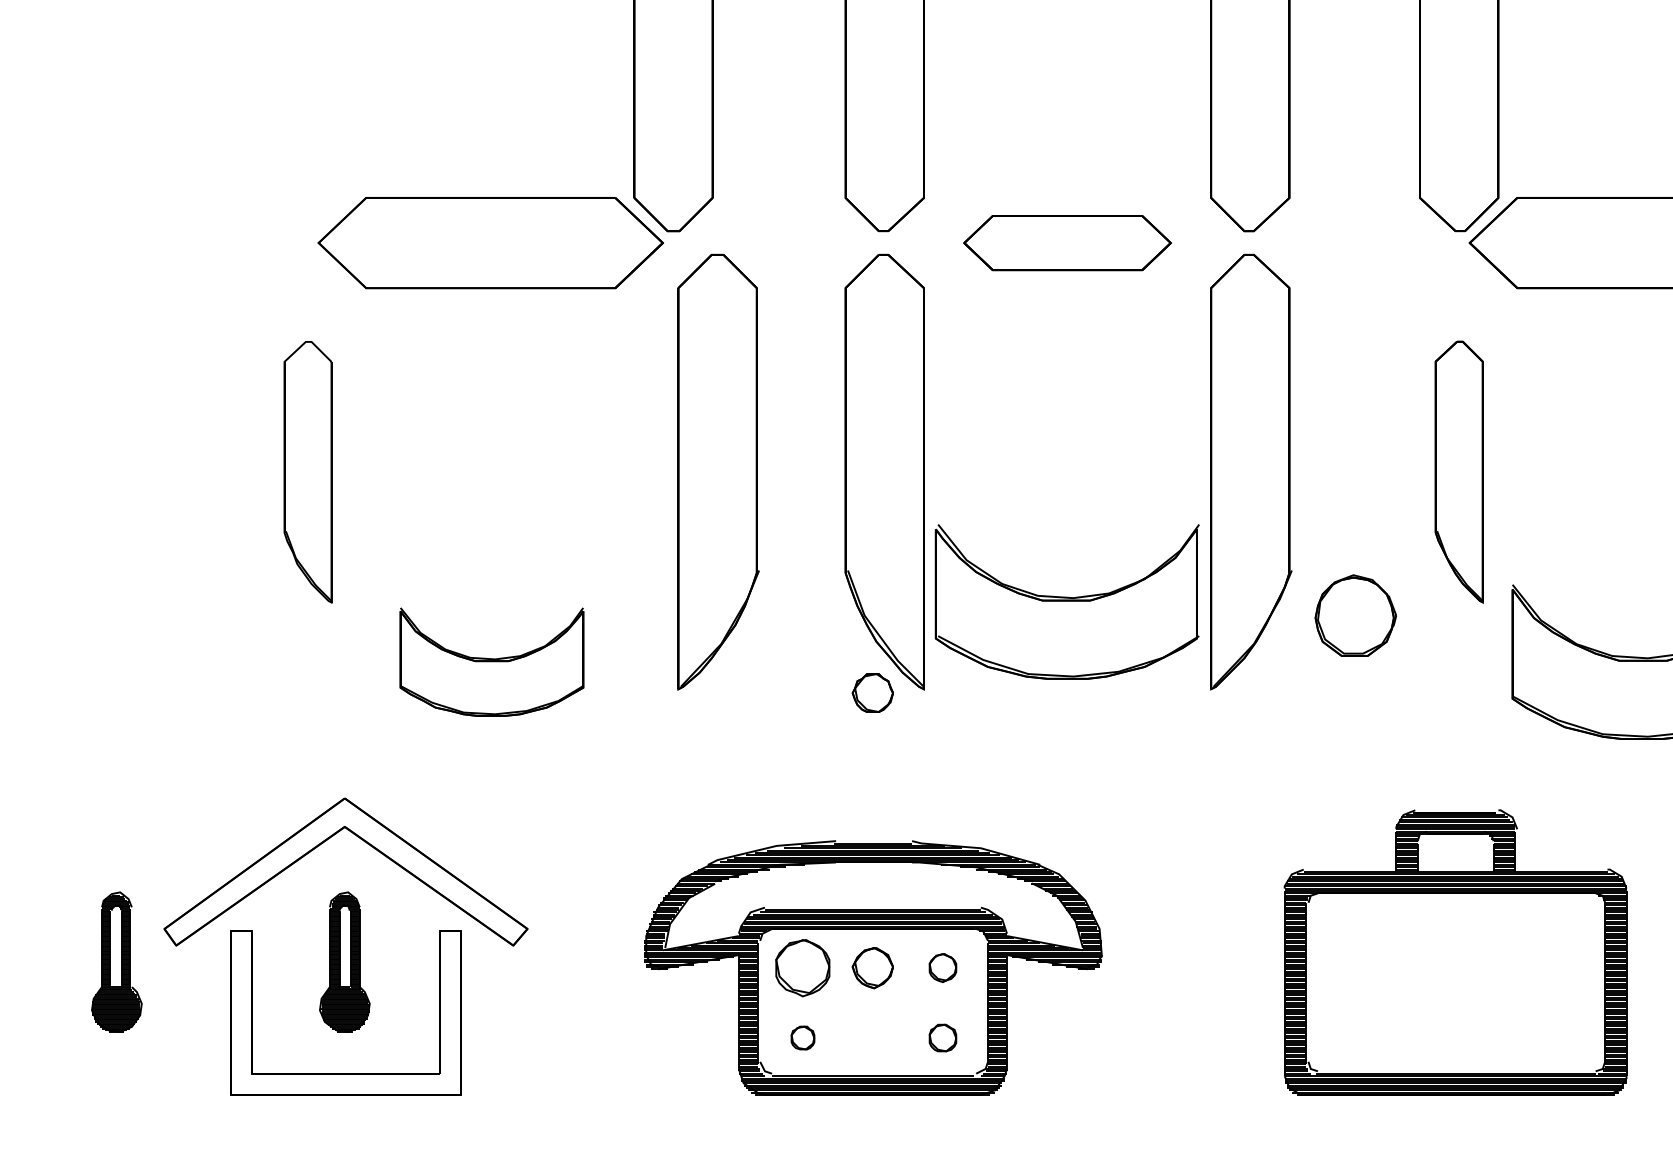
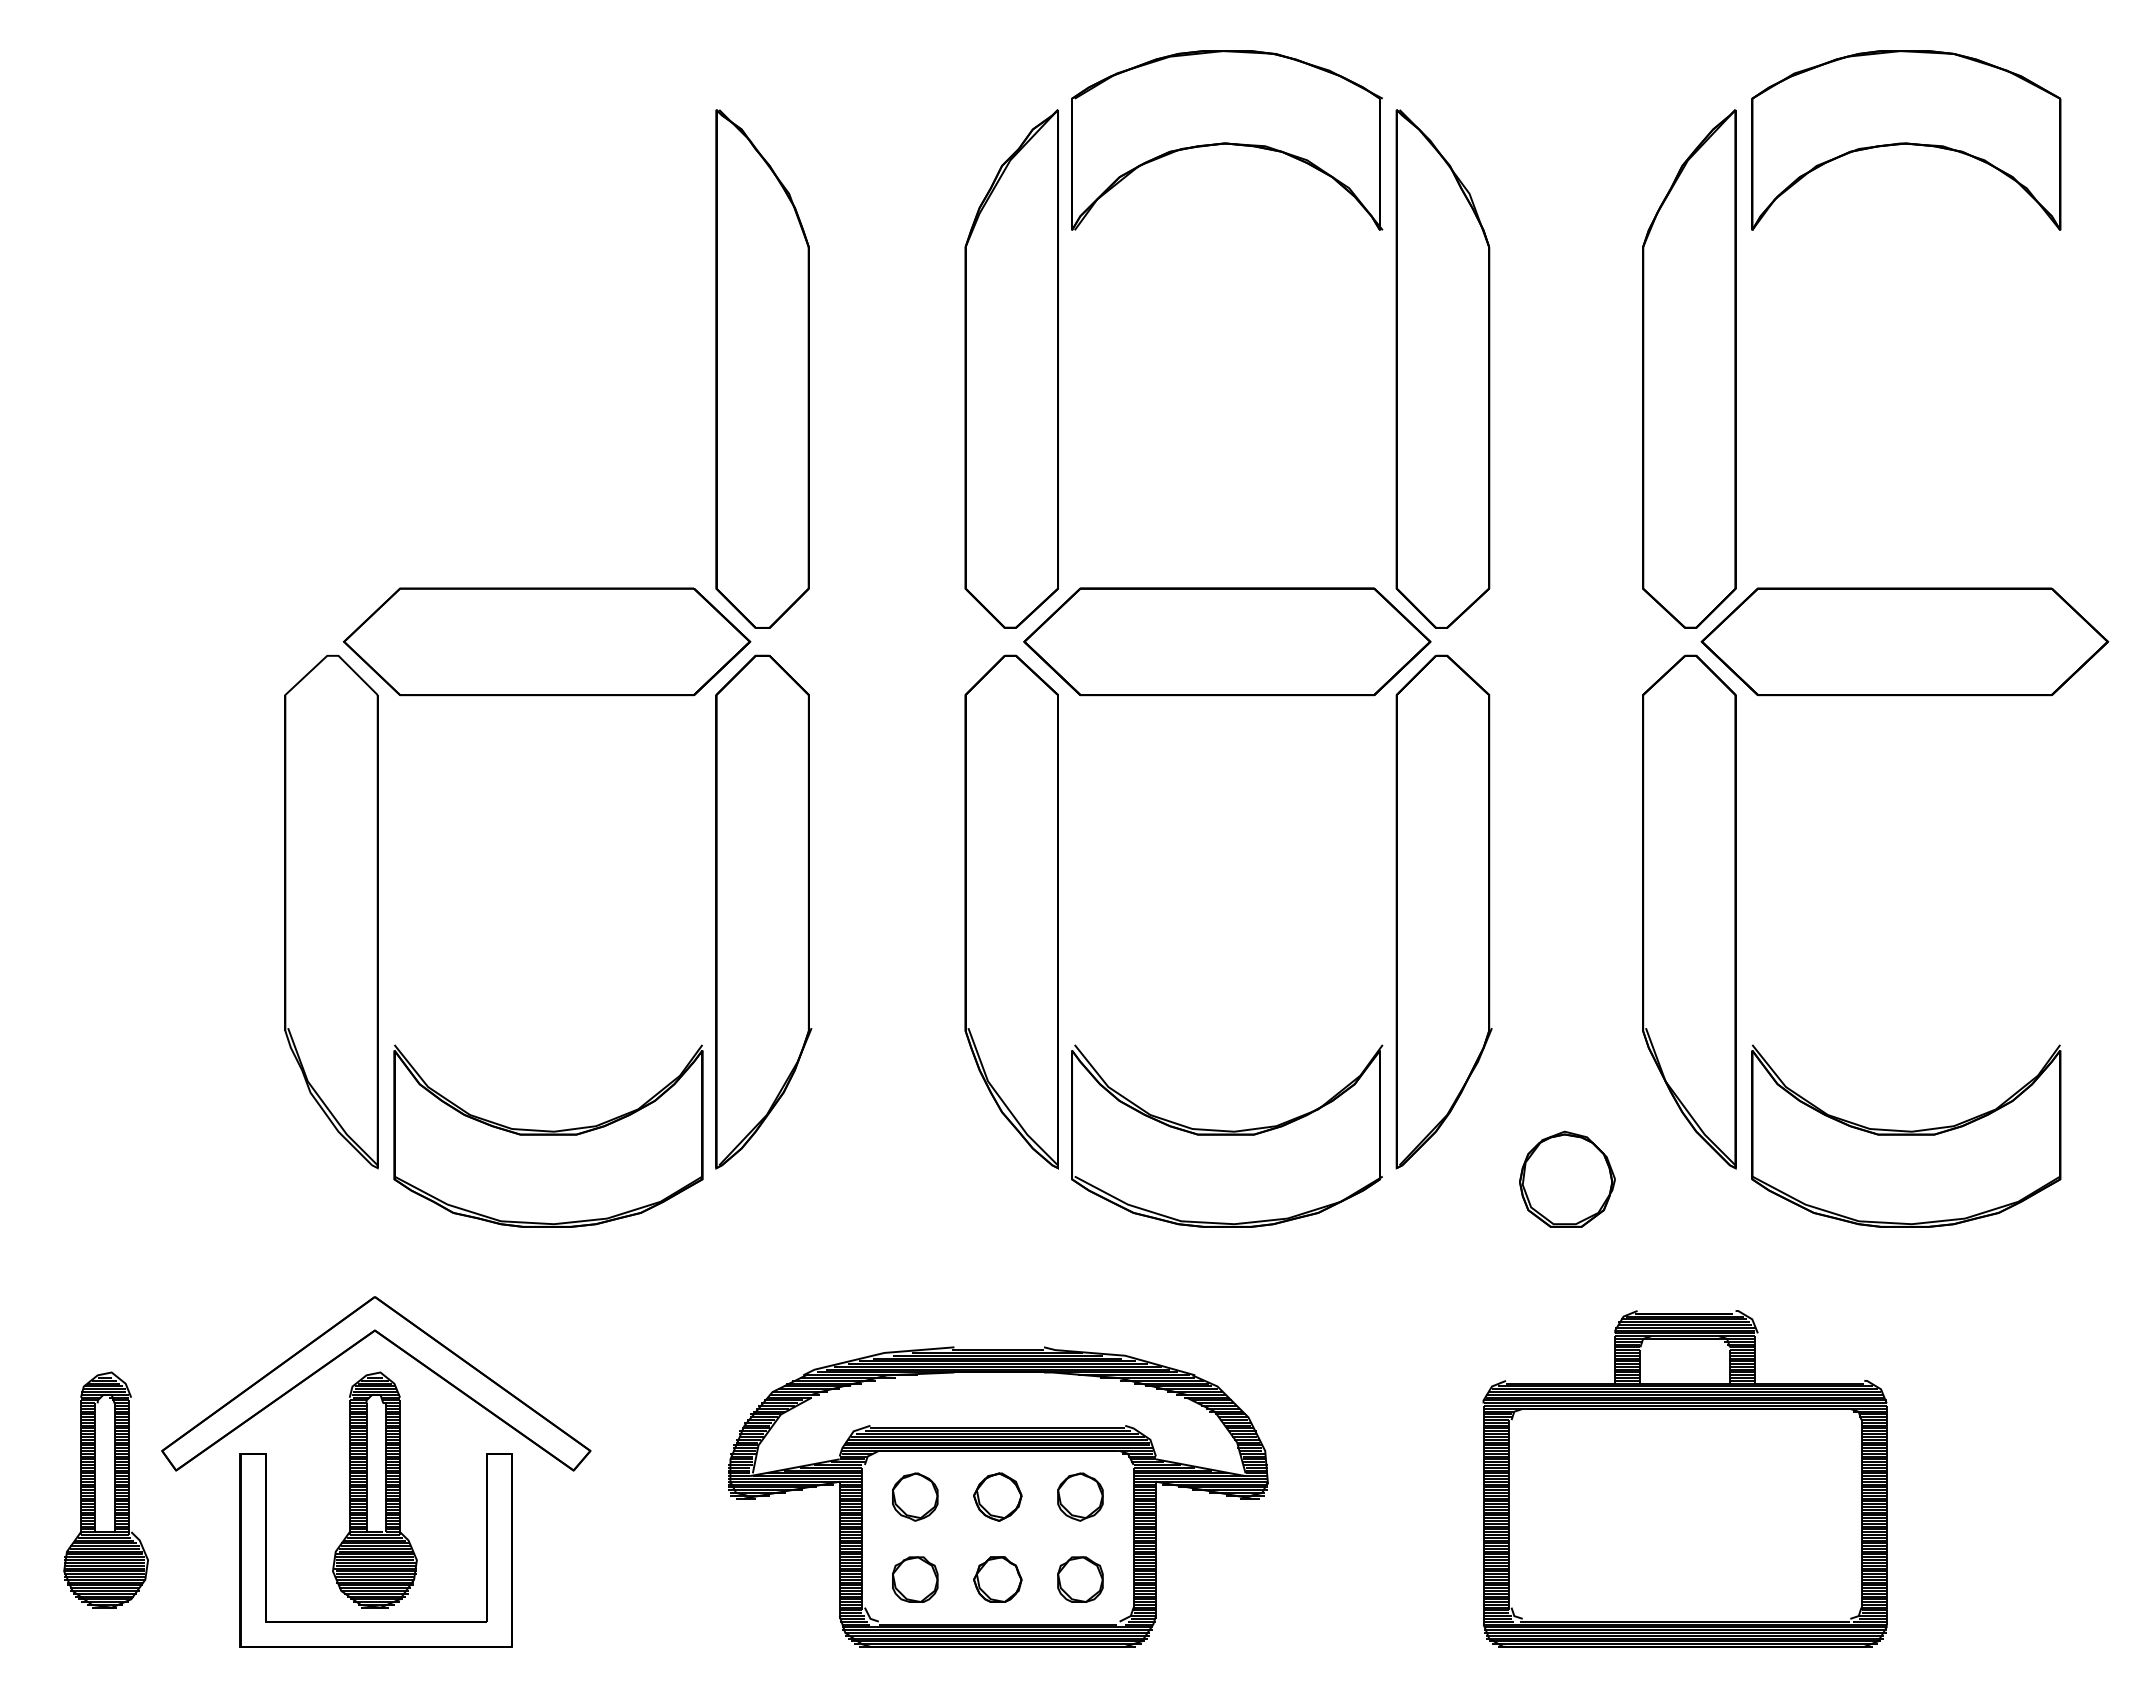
part: (1067, 242) -> (1227, 641), size x1.67
part: (718, 471) -> (763, 911), moved
part: (1459, 471) -> (1689, 911), size x1.67
part: (308, 472) -> (331, 912), size x1.67
part: (1067, 601) -> (1227, 1135), moved
part: (1355, 614) -> (1567, 1178), moved
part: (491, 661) -> (548, 1135), size x1.43
part: (872, 692) -> (997, 1579), moved
part: (116, 961) -> (105, 1489), size x1.43
part: (344, 961) -> (374, 1489), size x1.43
part: (803, 967) -> (915, 1496), size x0.71
part: (943, 967) -> (1080, 1496), size x1.43
part: (803, 1037) -> (915, 1579), size x1.67
part: (943, 1037) -> (1080, 1579), size x1.43

